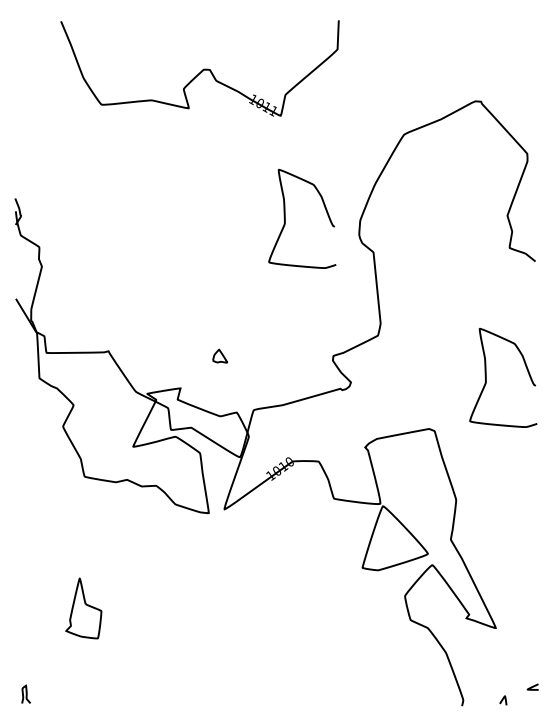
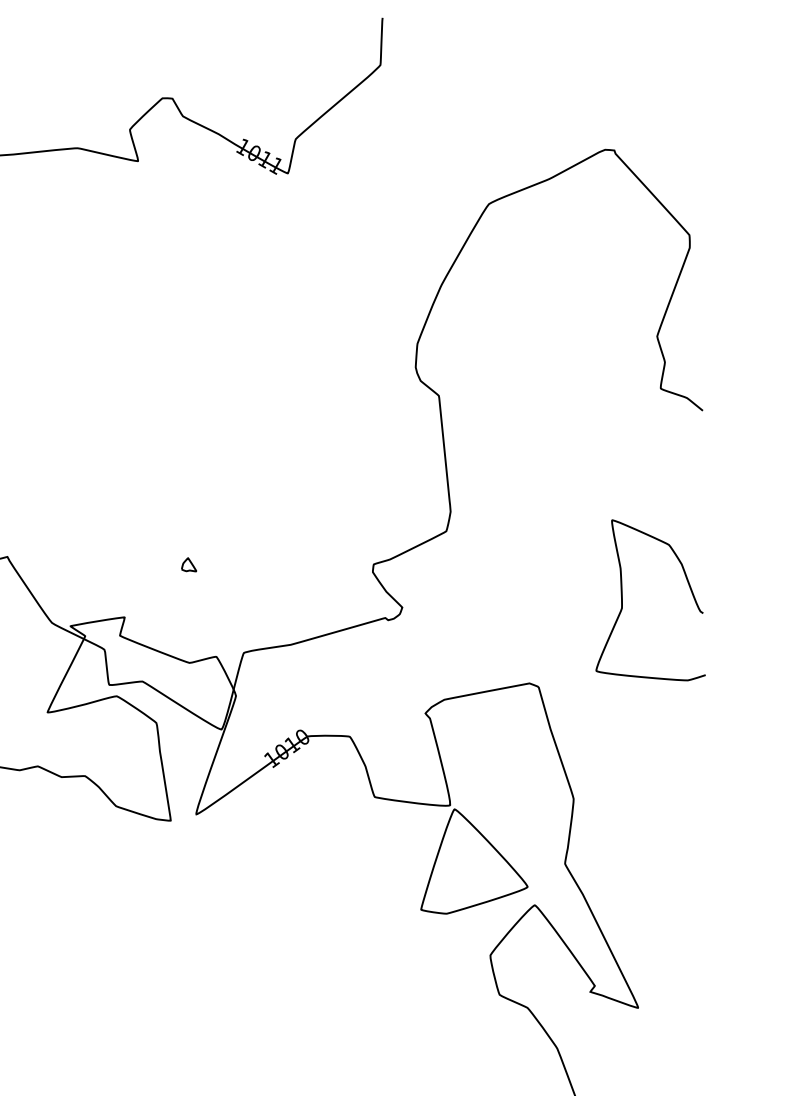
curve: (285, 218) -> (295, 340), removed
part: (219, 355) -> (188, 563), size x0.62

